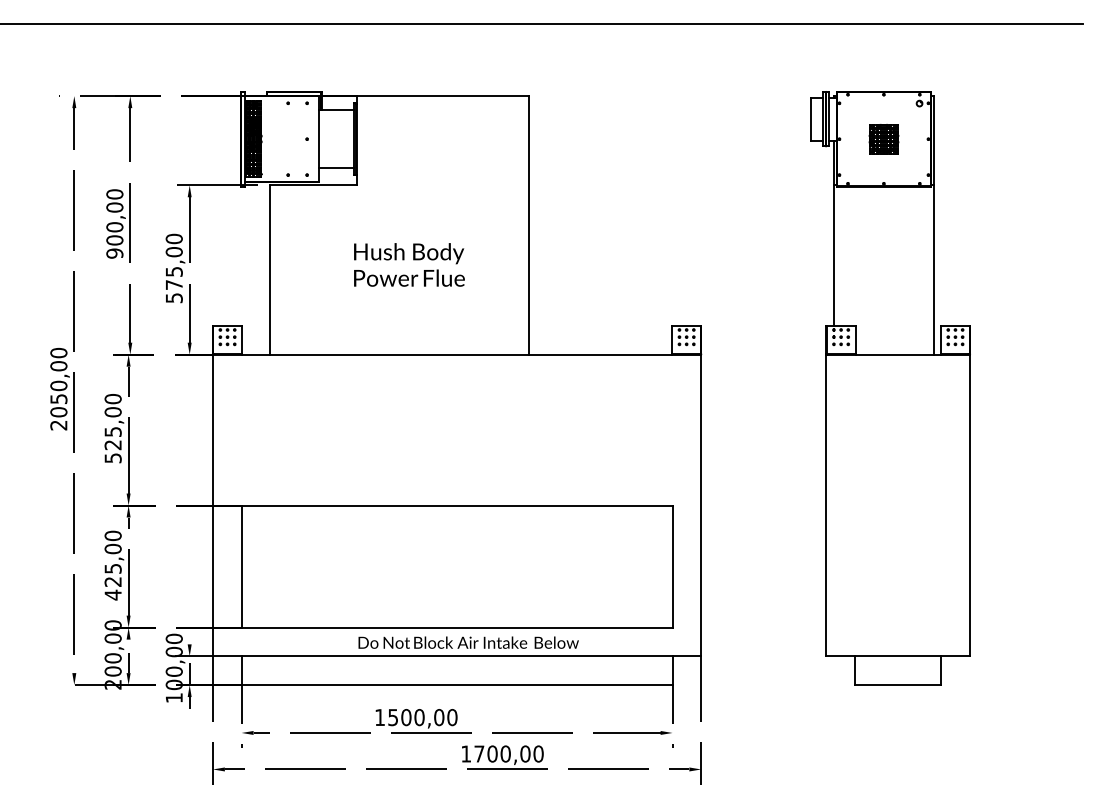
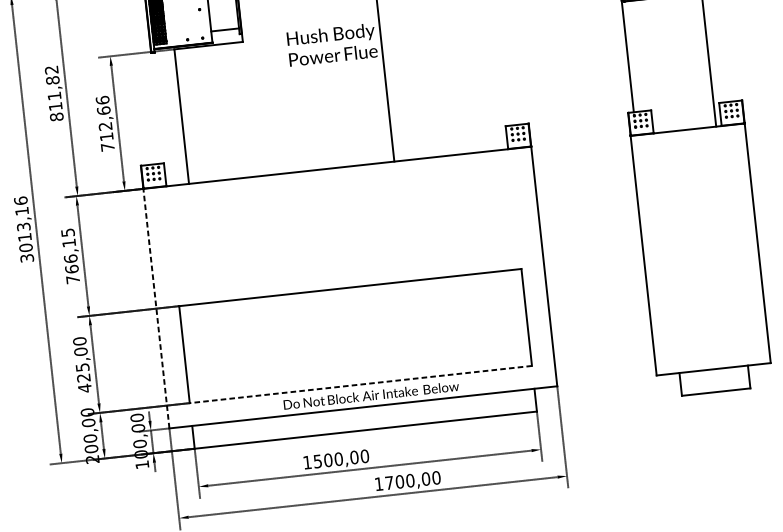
text: (114, 223) -> (53, 93), 900,00 -> 811,82
text: (409, 264) -> (332, 44), moved
text: (173, 268) -> (104, 123), 575,00 -> 712,66
text: (58, 388) -> (23, 229), 2050,00 -> 3013,16
text: (112, 428) -> (70, 256), 525,00 -> 766,15
line: (212, 505) -> (156, 308), solid -> dashed
line: (456, 627) -> (360, 384), solid -> dashed

